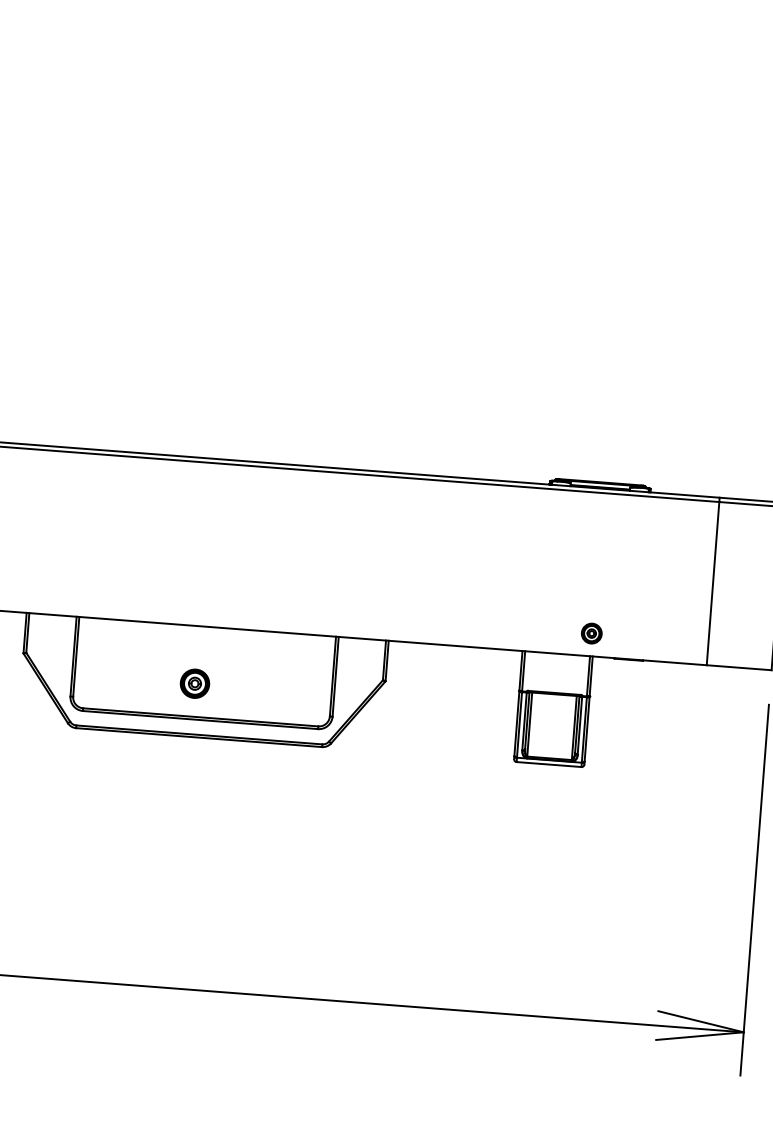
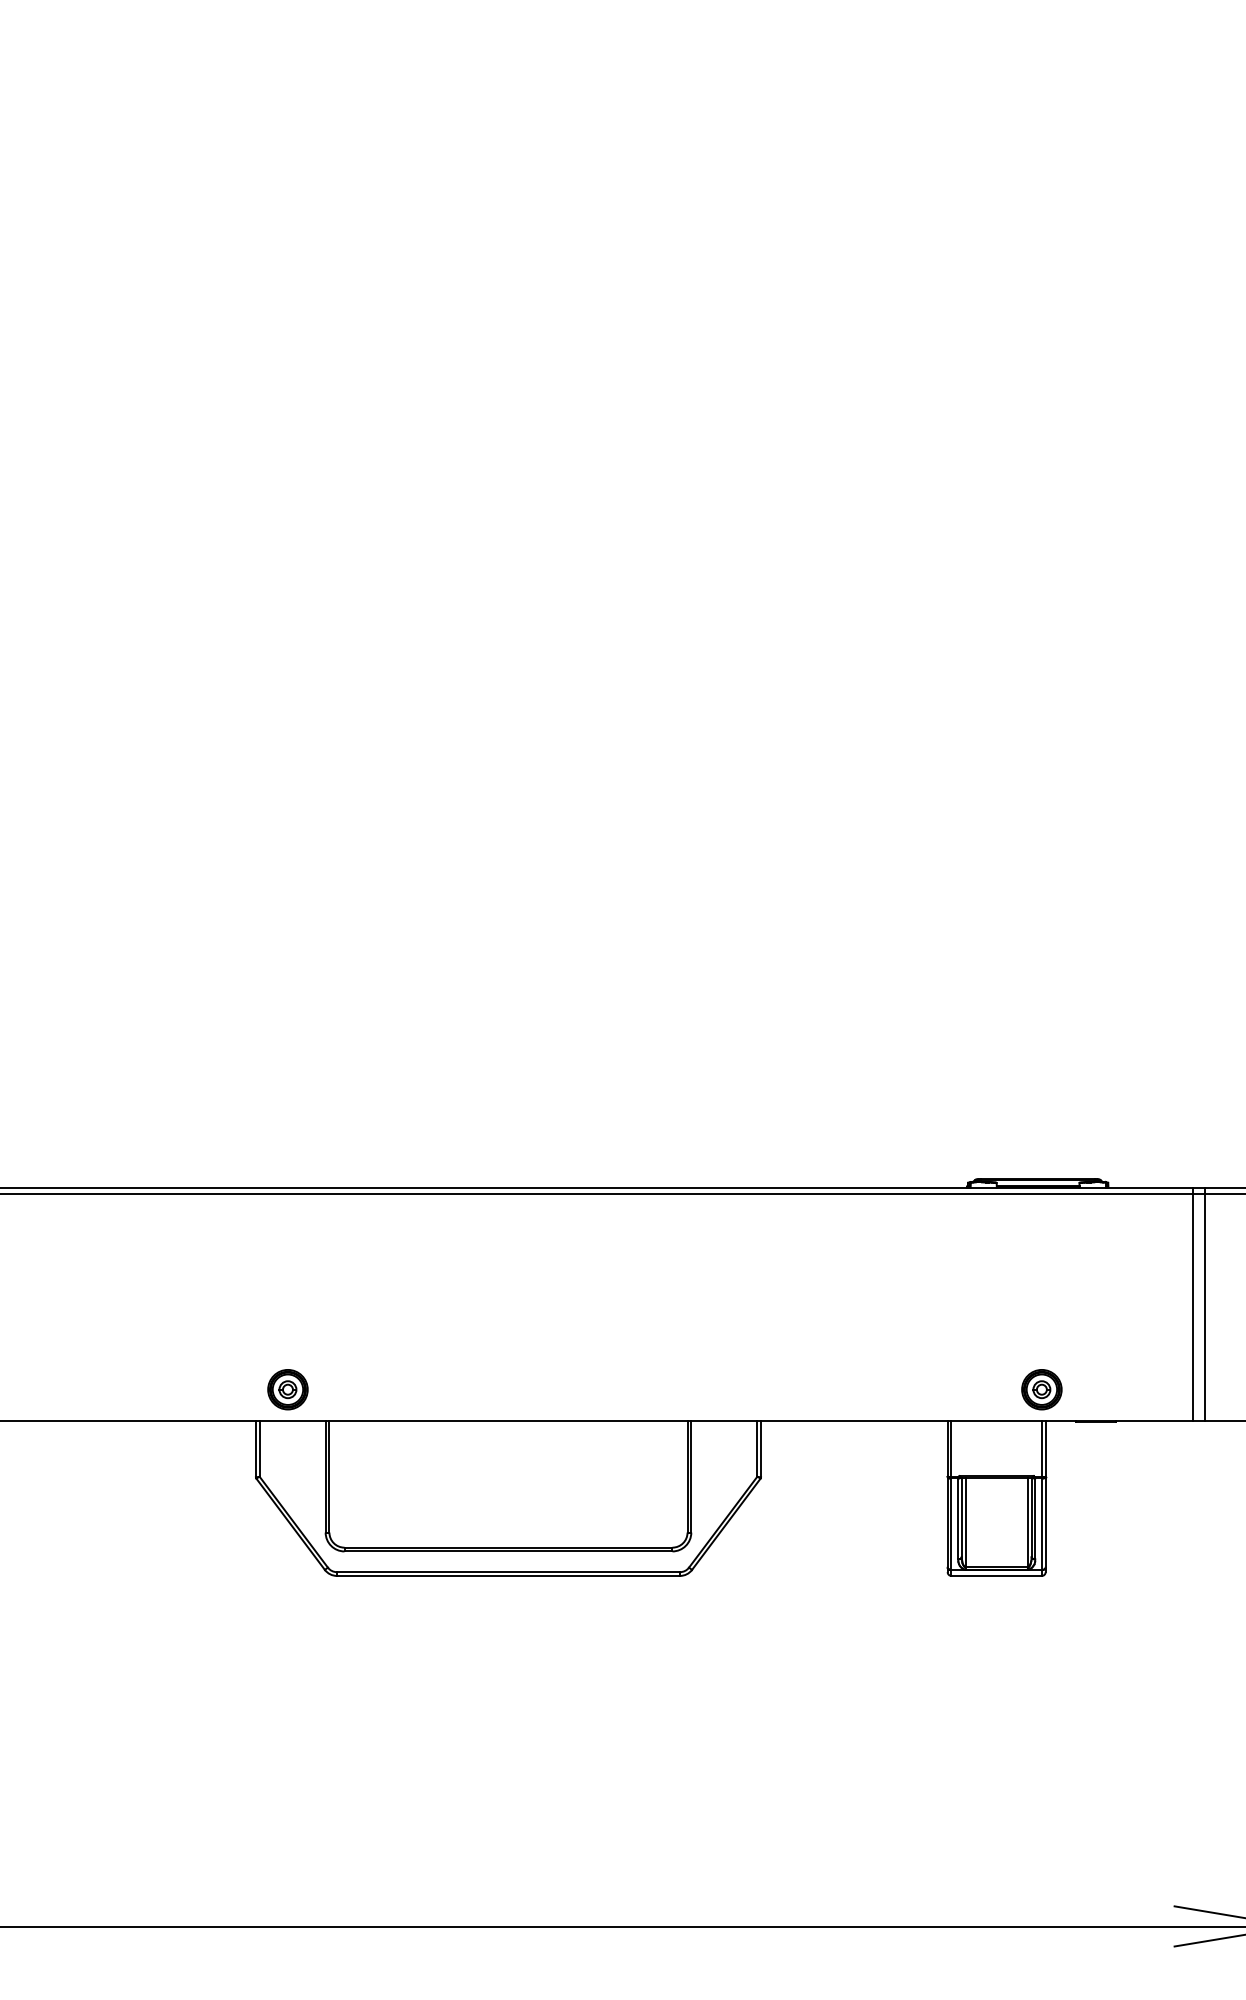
line: (705, 580) -> (1193, 1304), added
part: (591, 633) -> (1041, 1389), size x1.43
part: (194, 683) -> (287, 1389), moved

